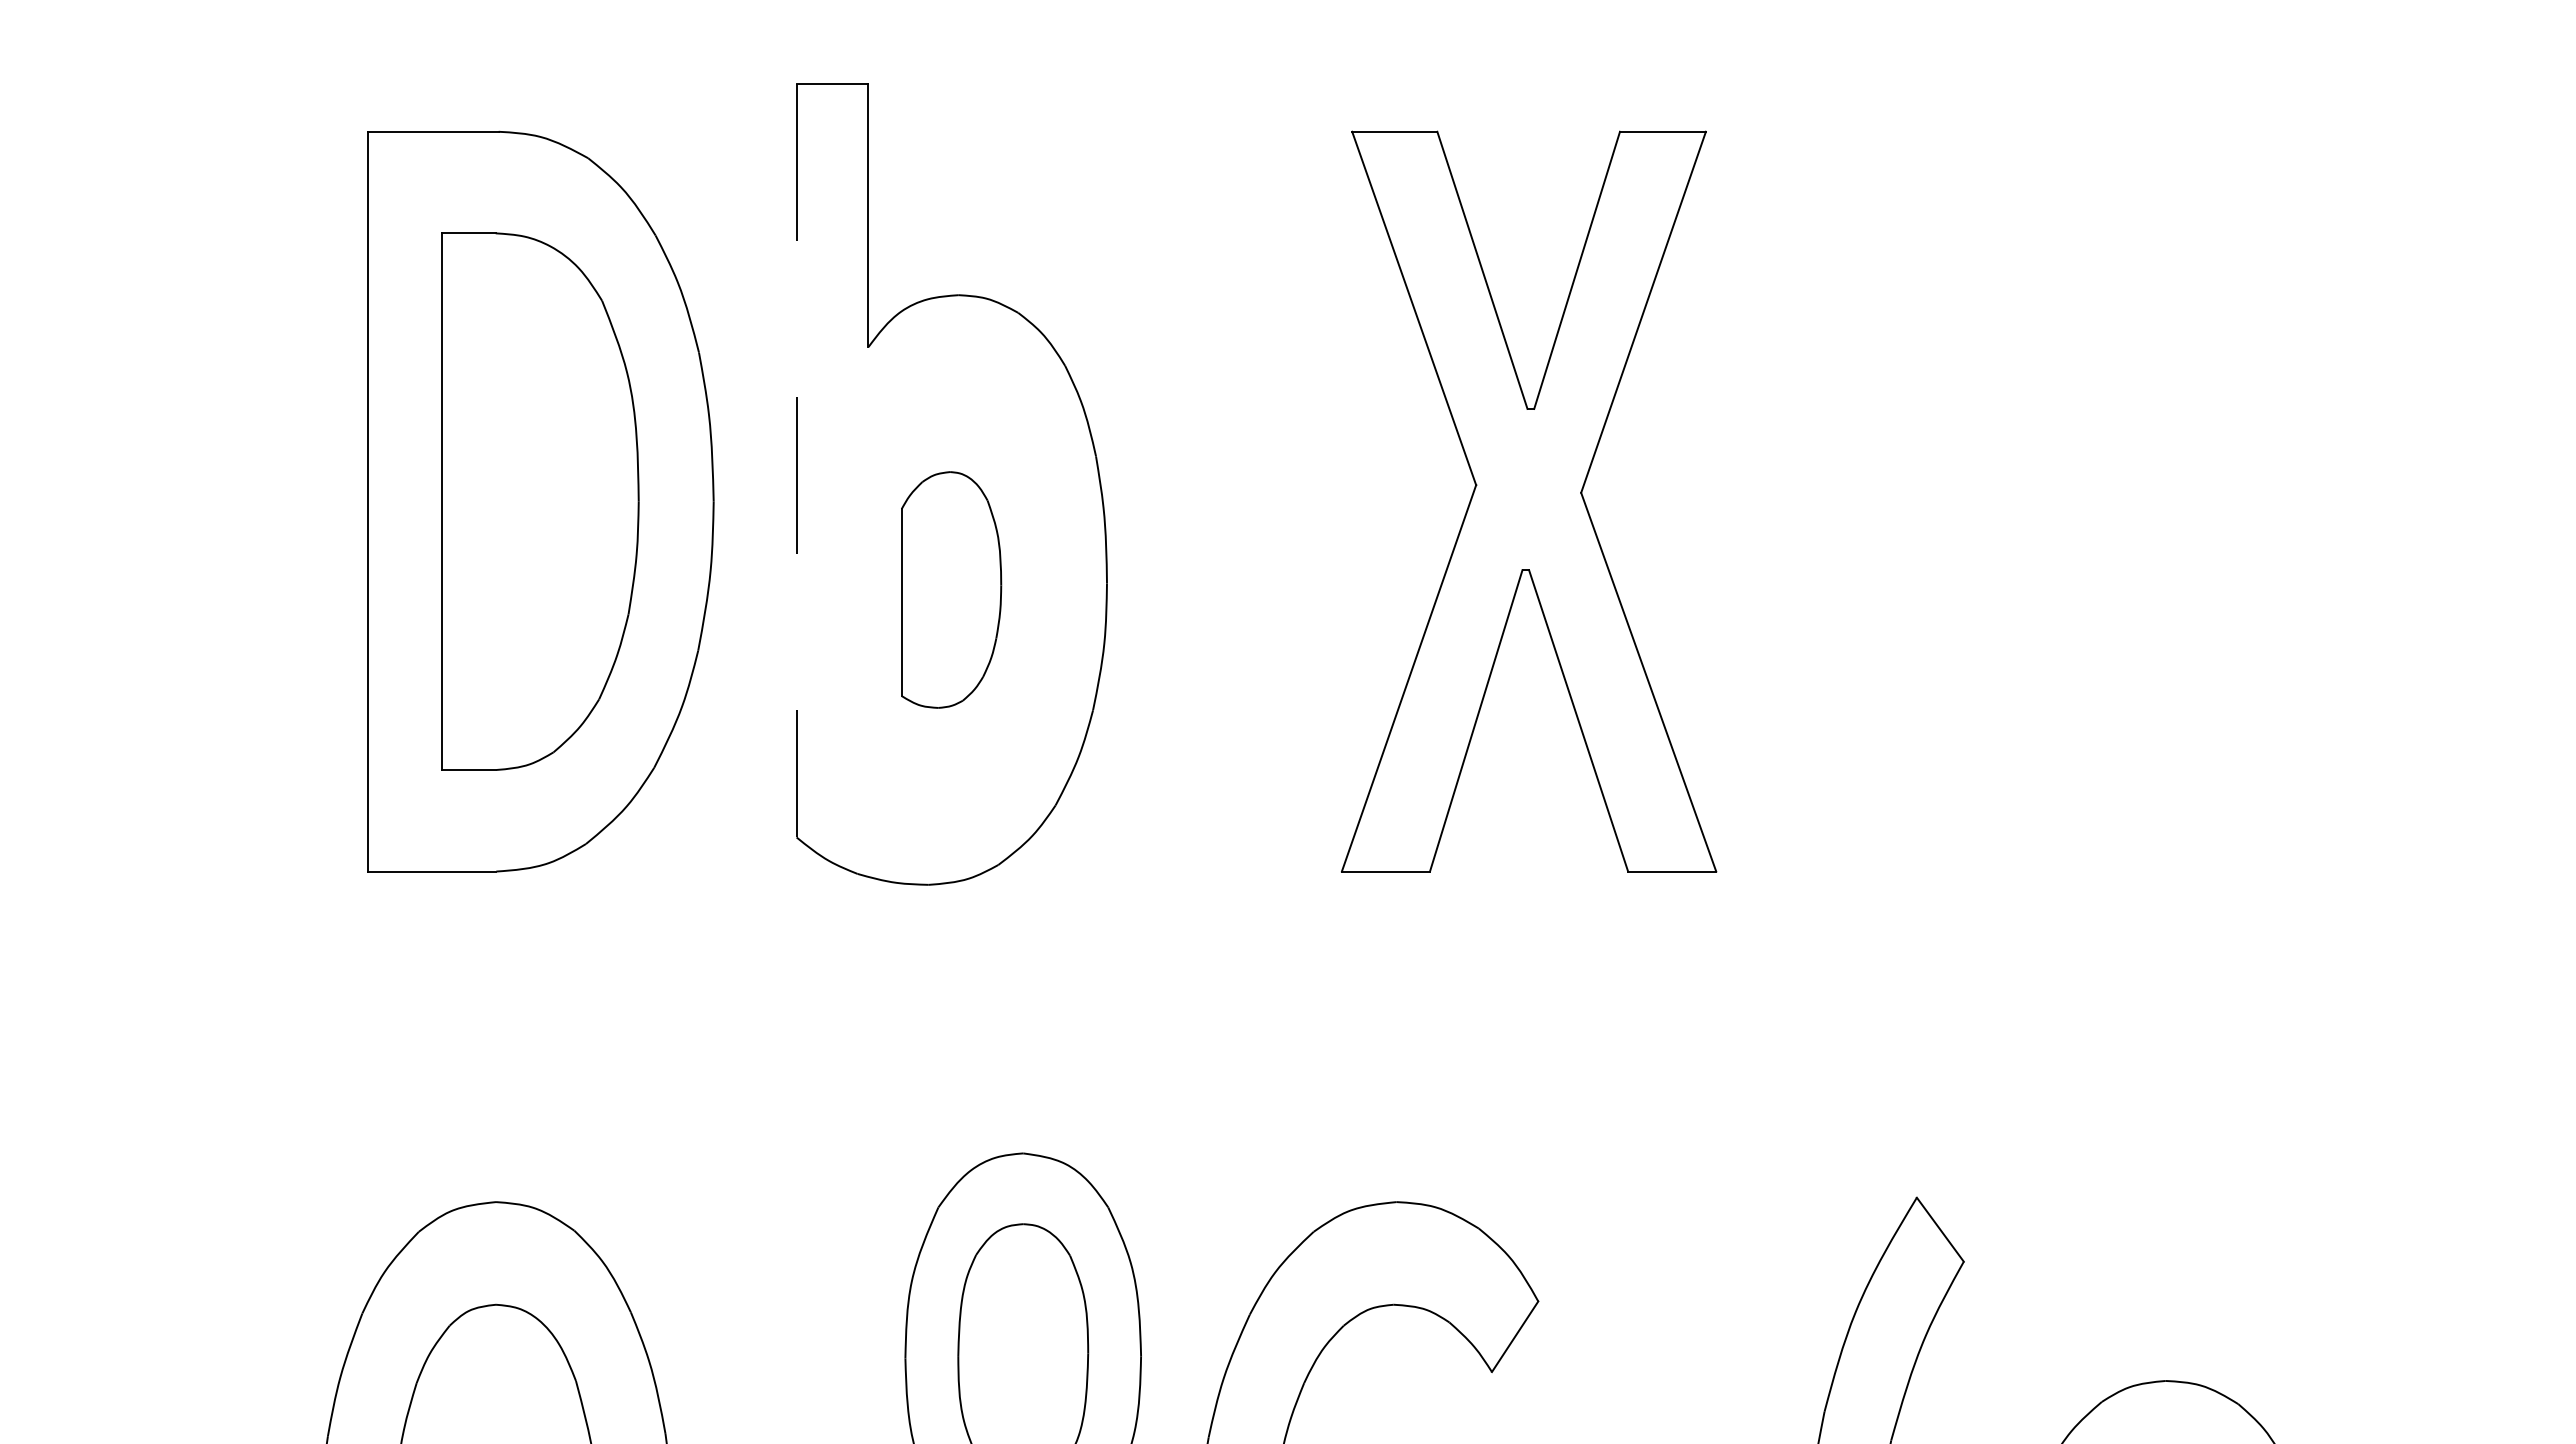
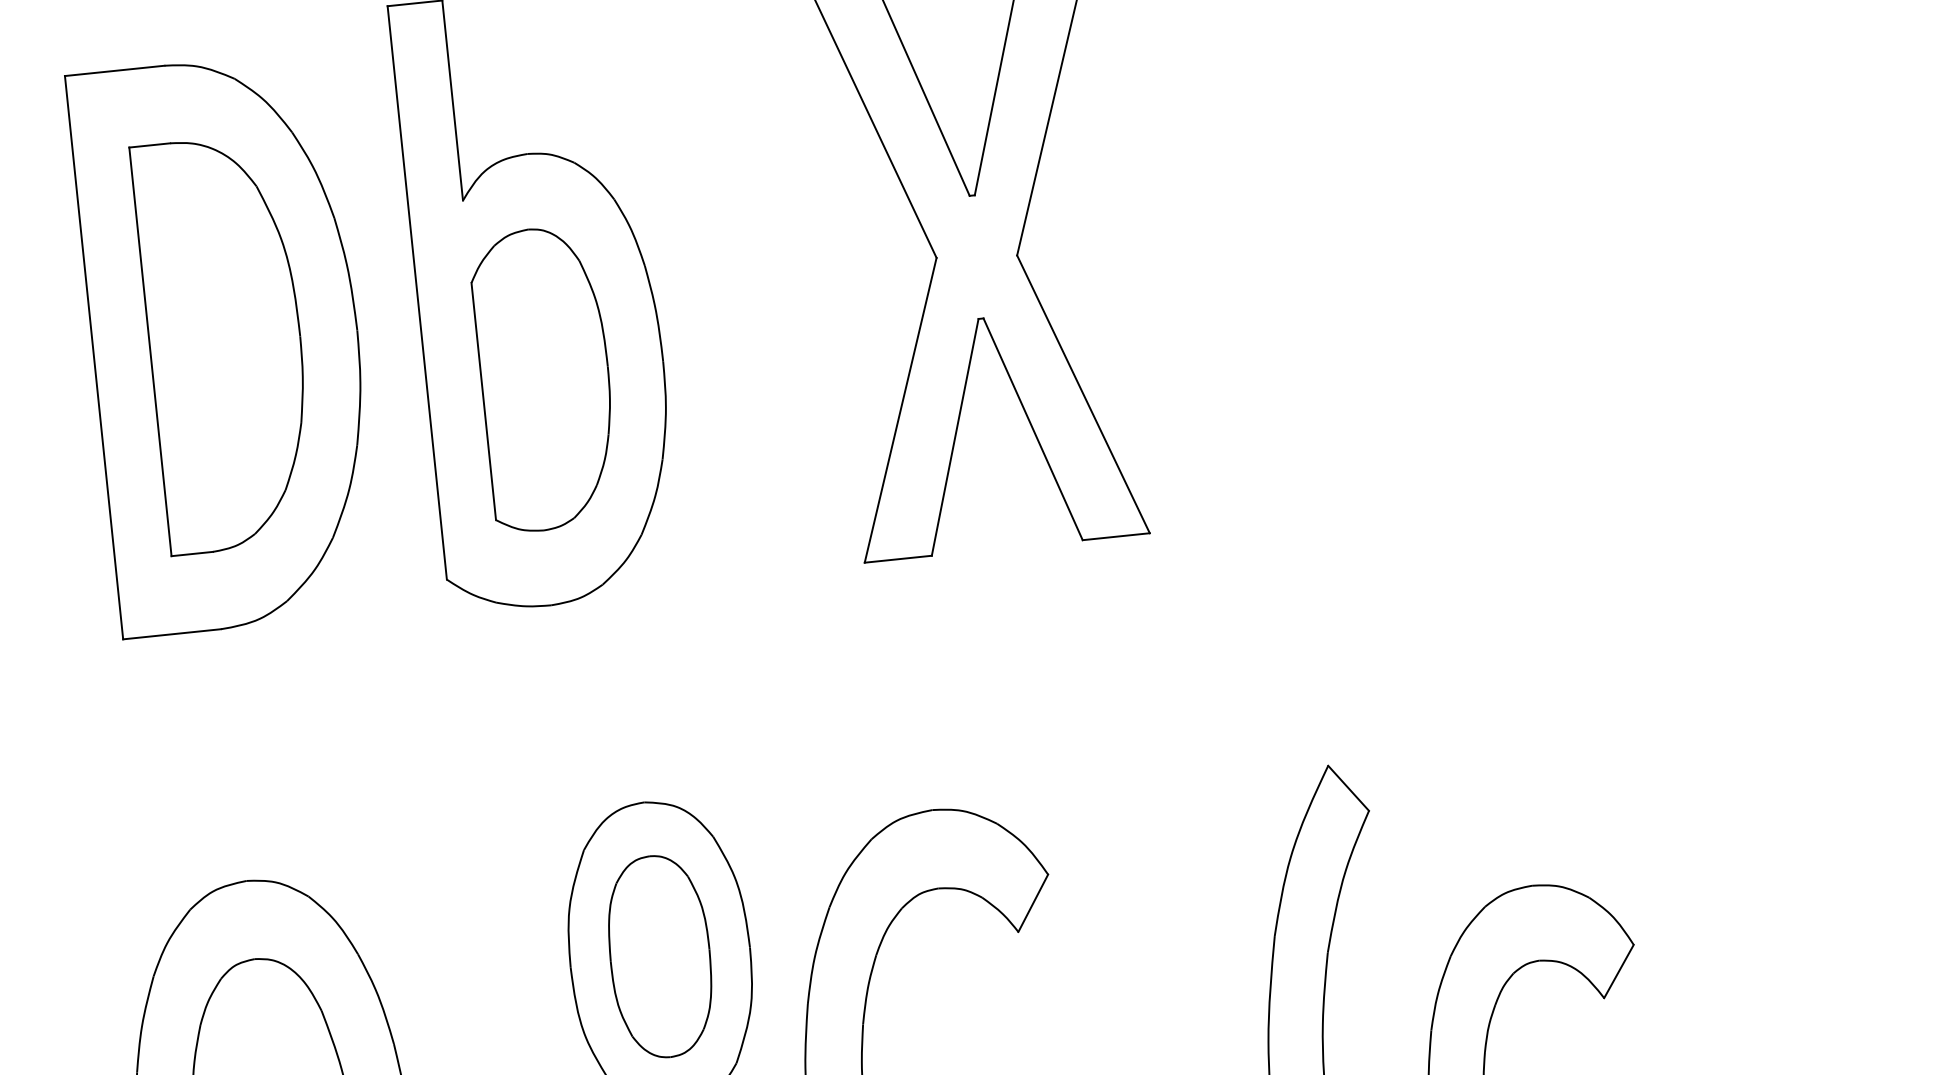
line: (796, 460) -> (417, 292), dashed -> solid
part: (951, 589) -> (545, 378), size x1.67

